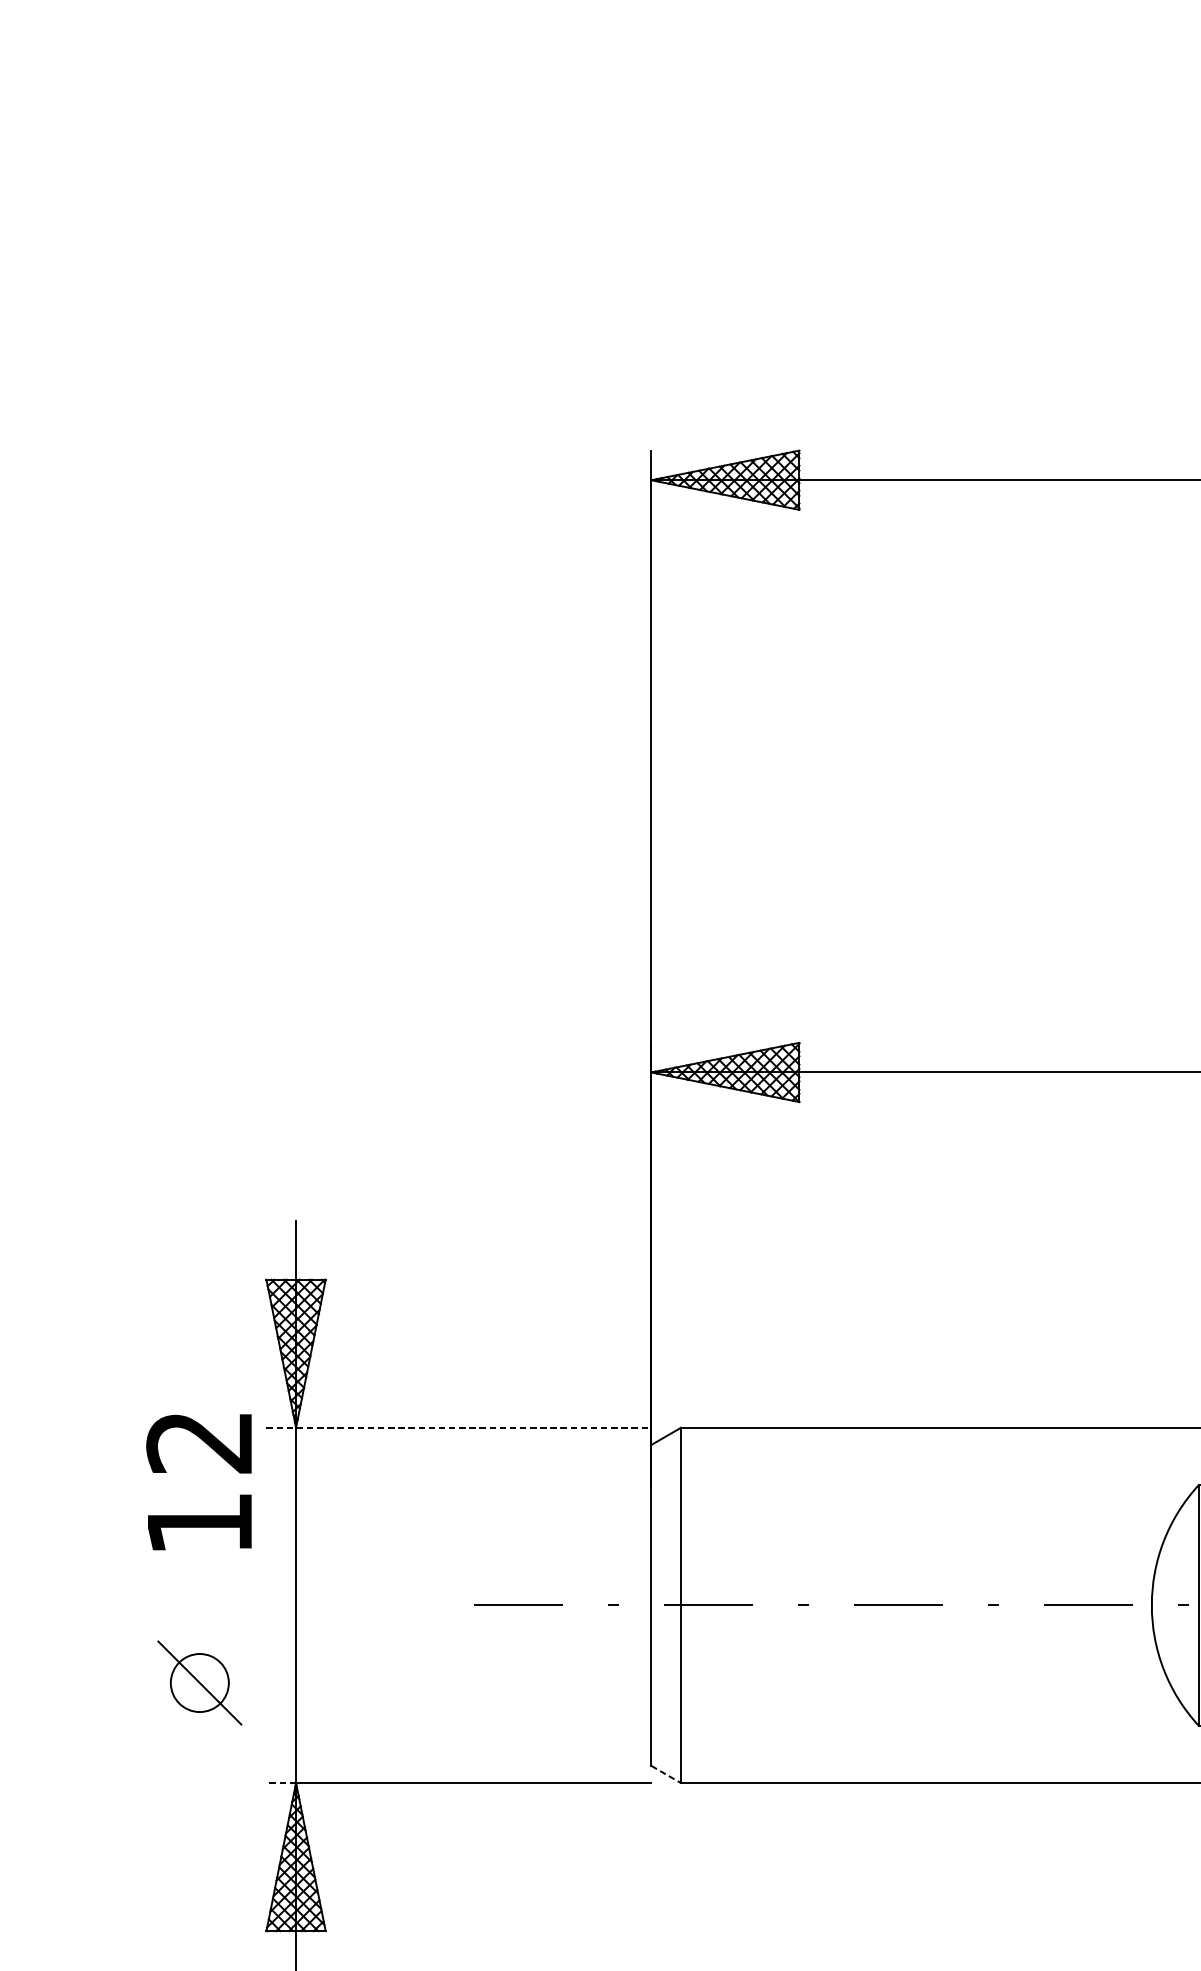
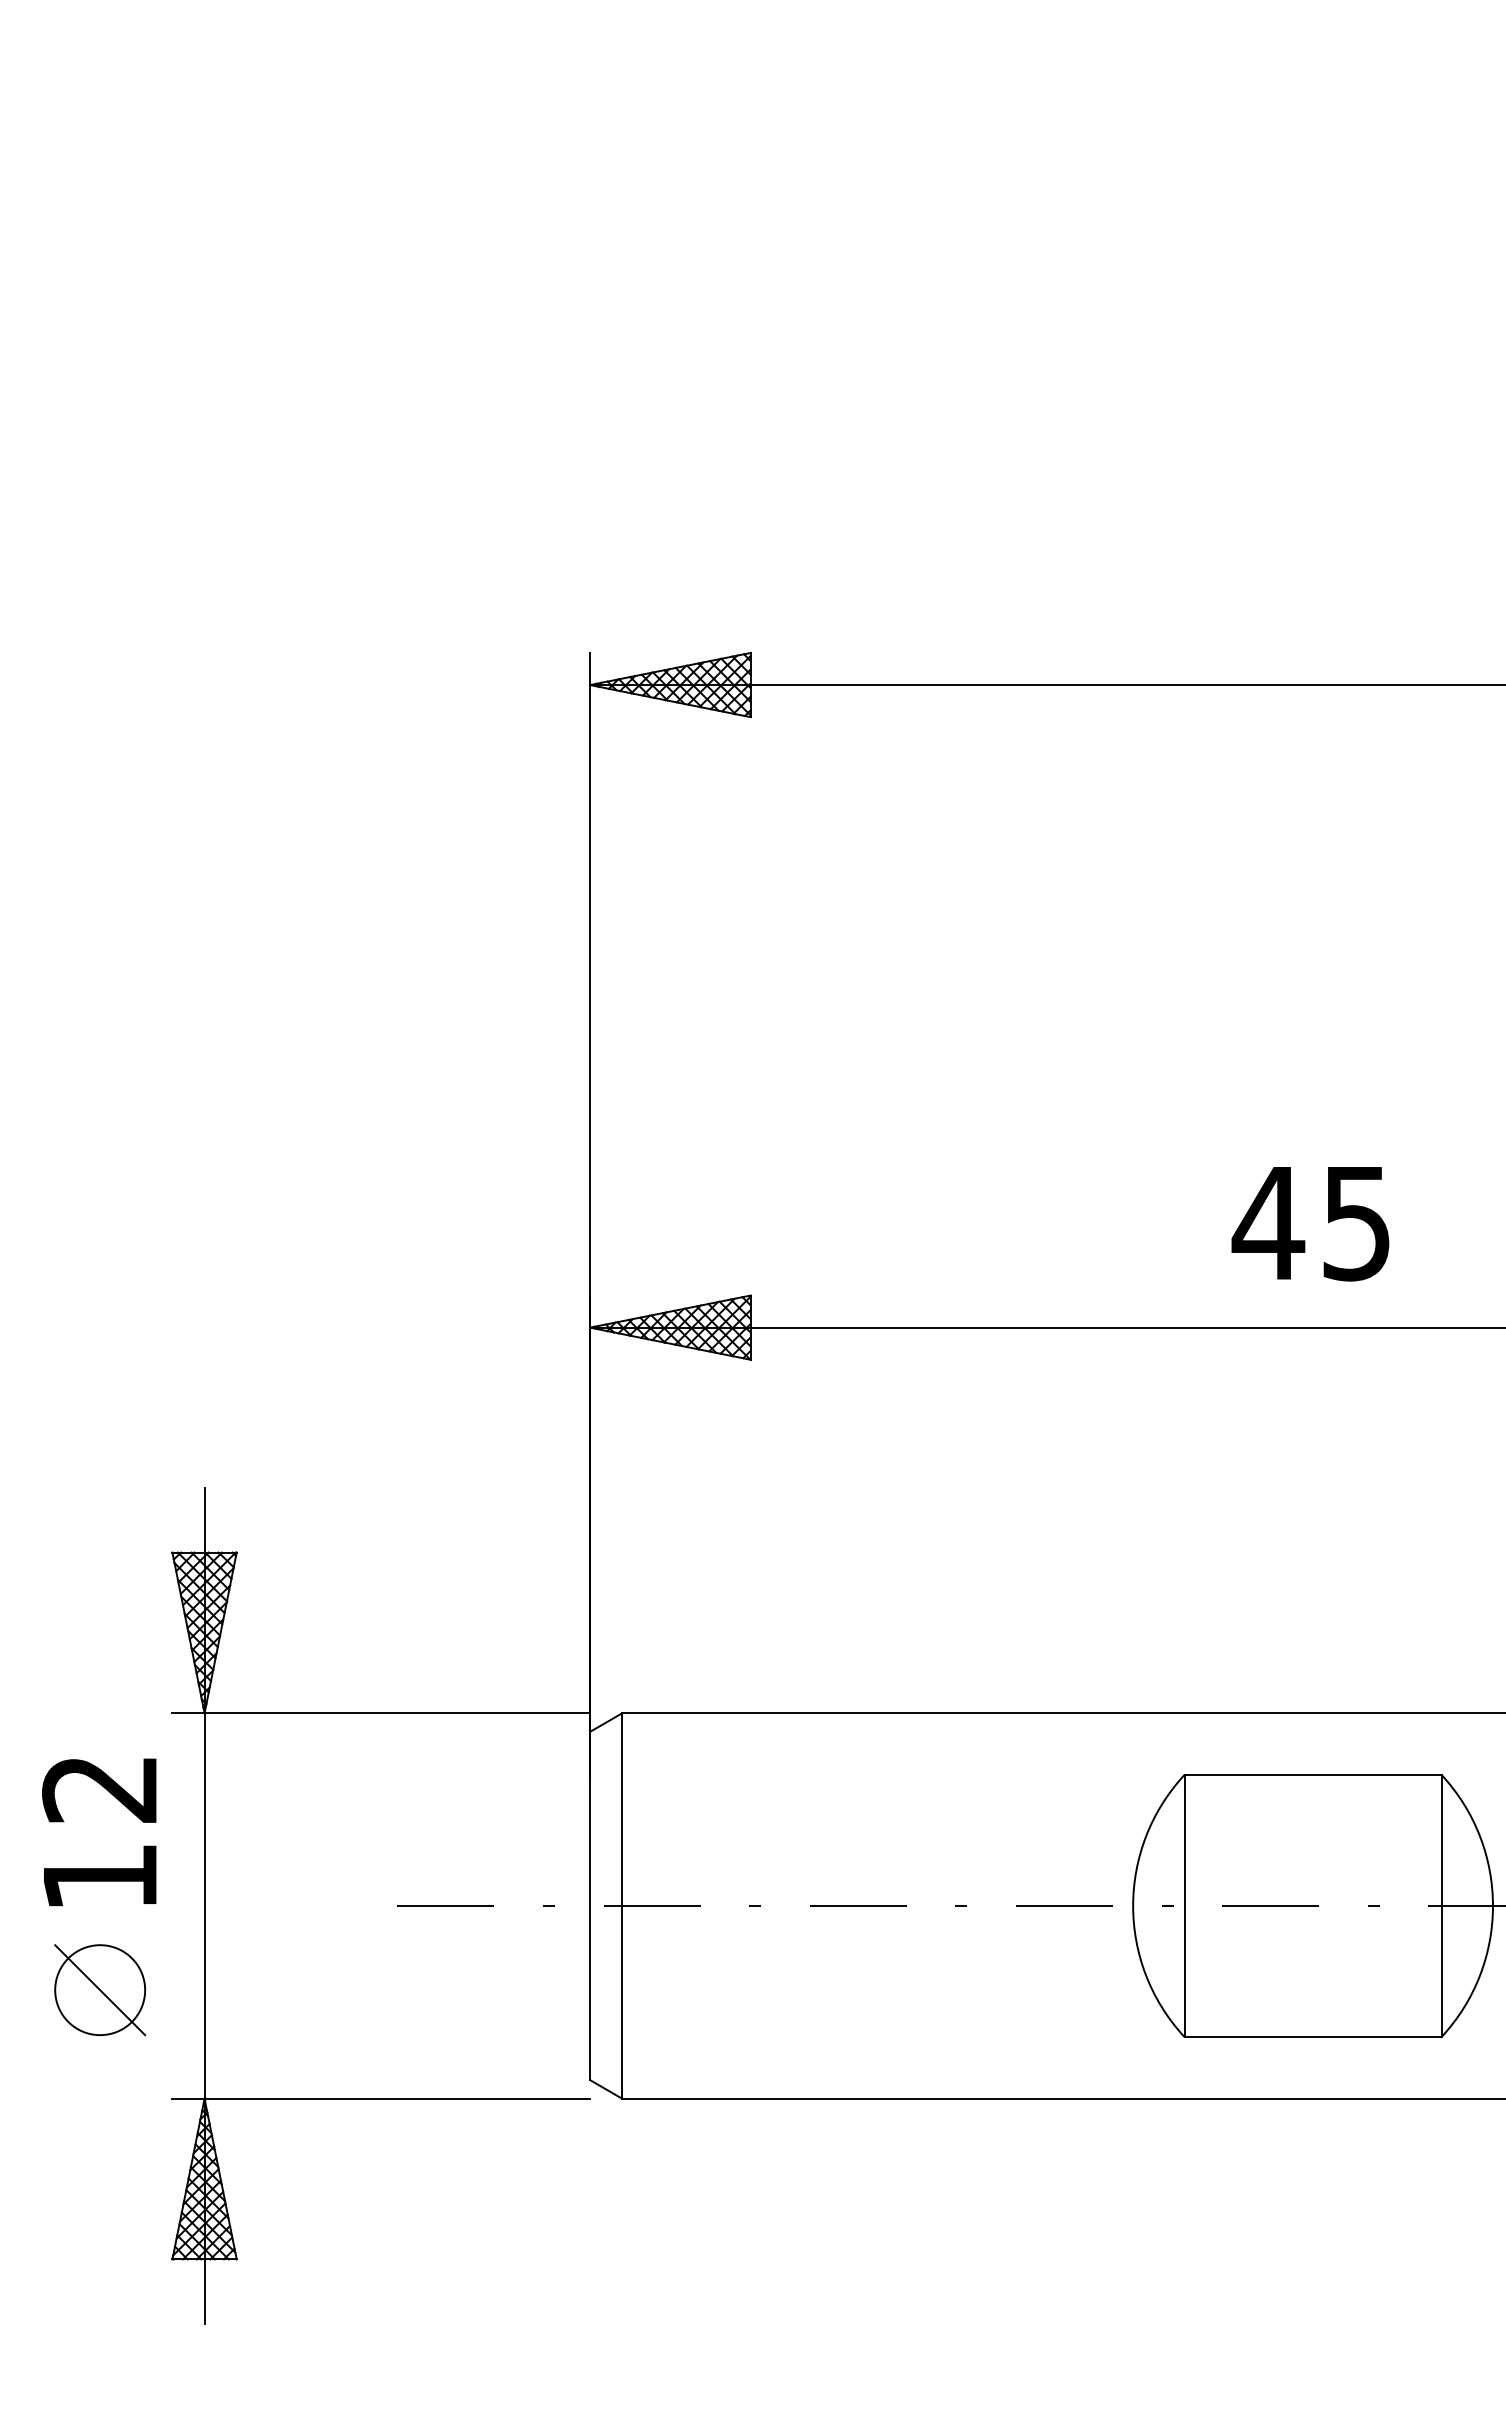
line: (459, 1428) -> (381, 1713), dashed -> solid
text: (199, 1482) -> (99, 1832), moved
circle: (200, 1683) -> (100, 1990), size x1.43
line: (666, 1774) -> (606, 2089), dashed -> solid
line: (281, 1782) -> (188, 2098), dashed -> solid

